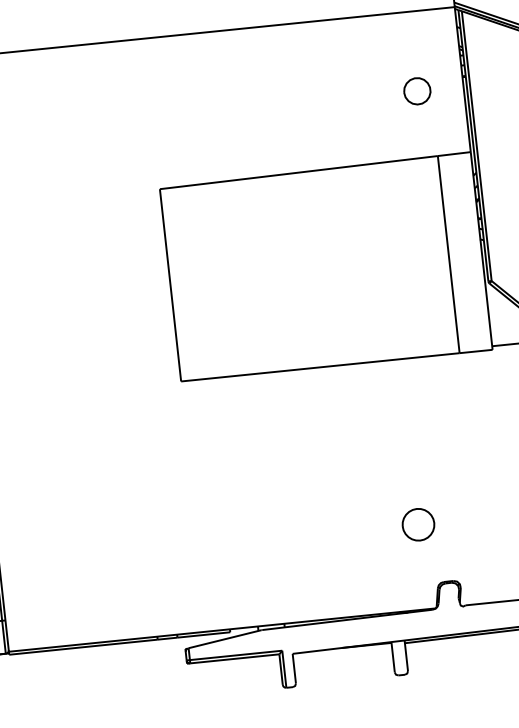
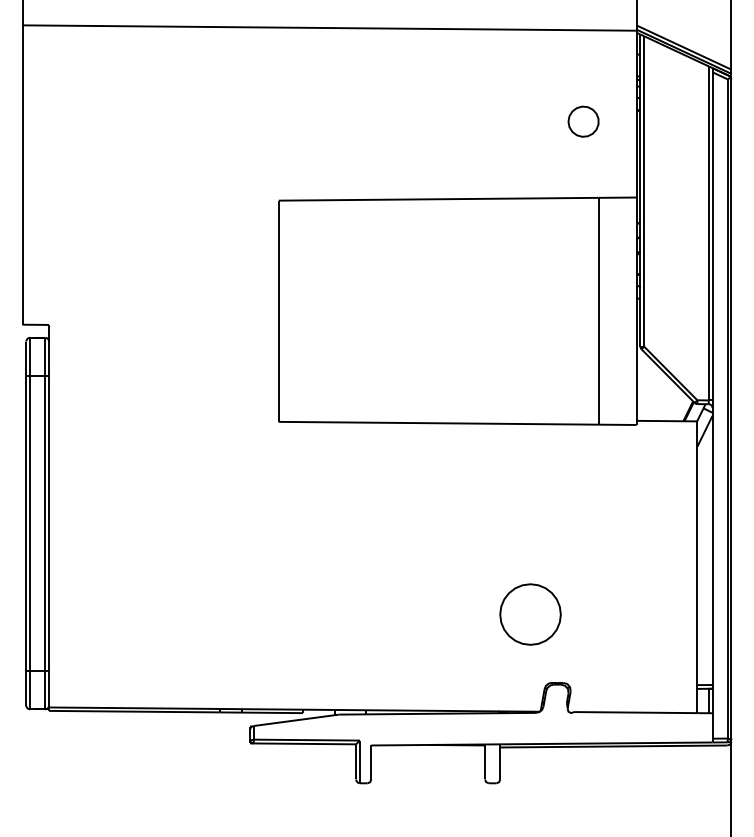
part: (418, 524) -> (530, 614), size x1.67

